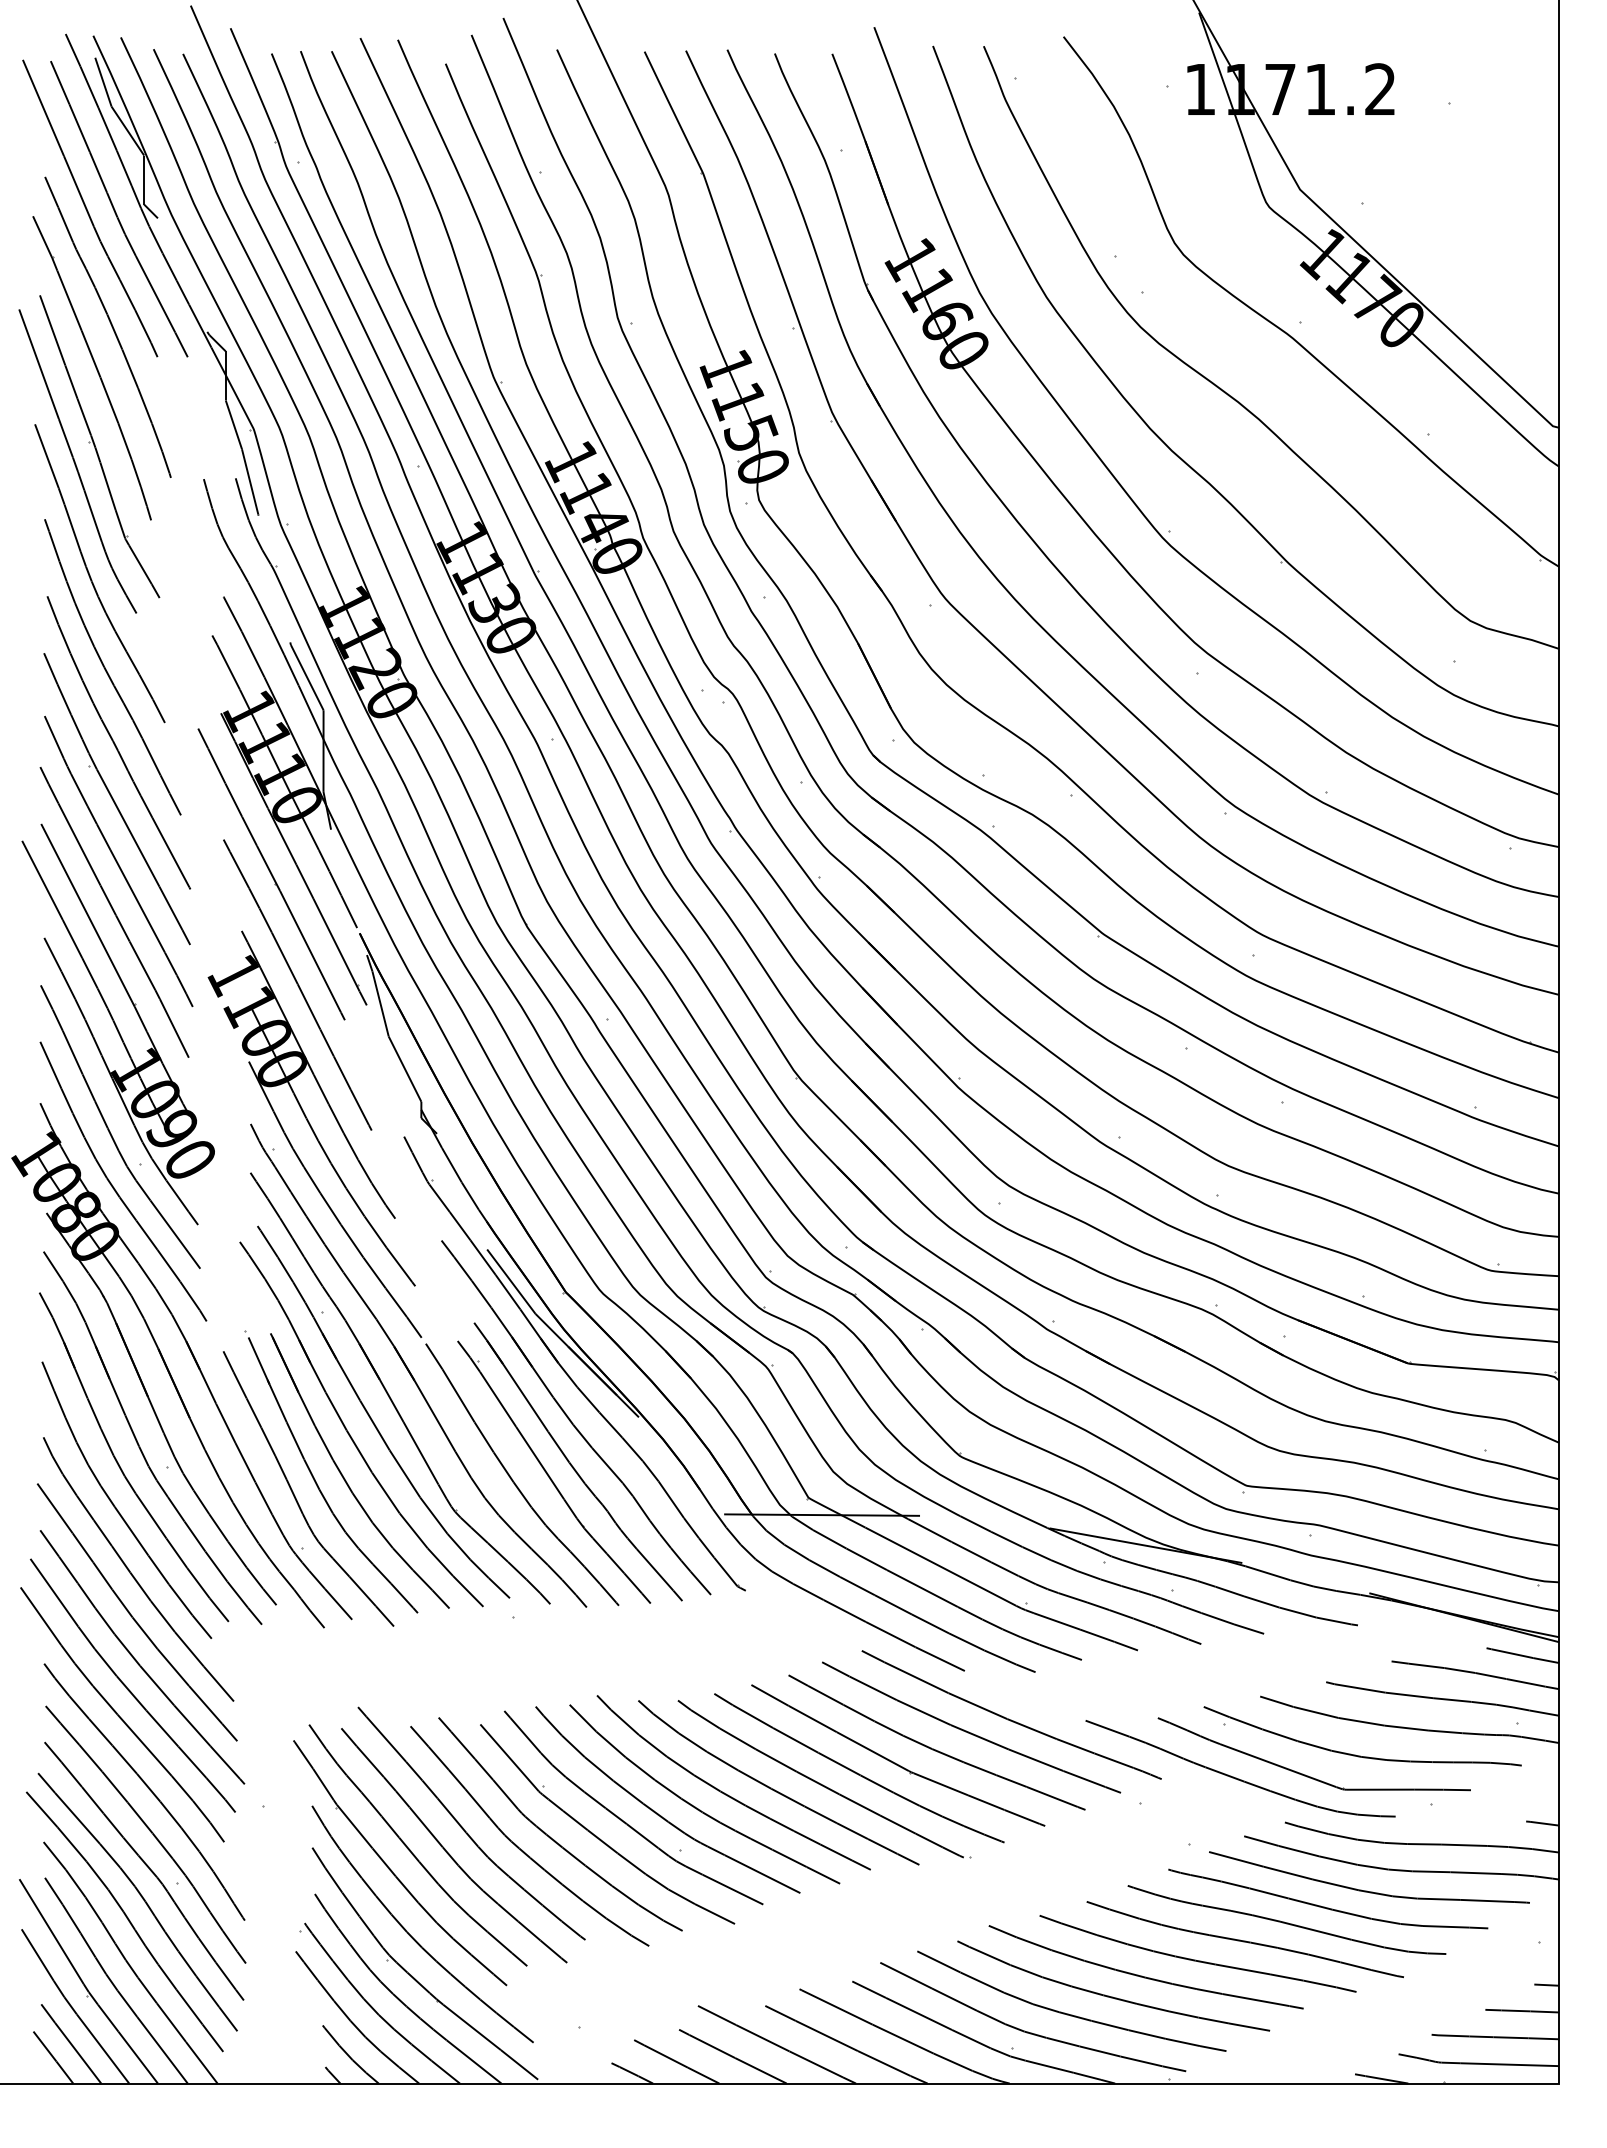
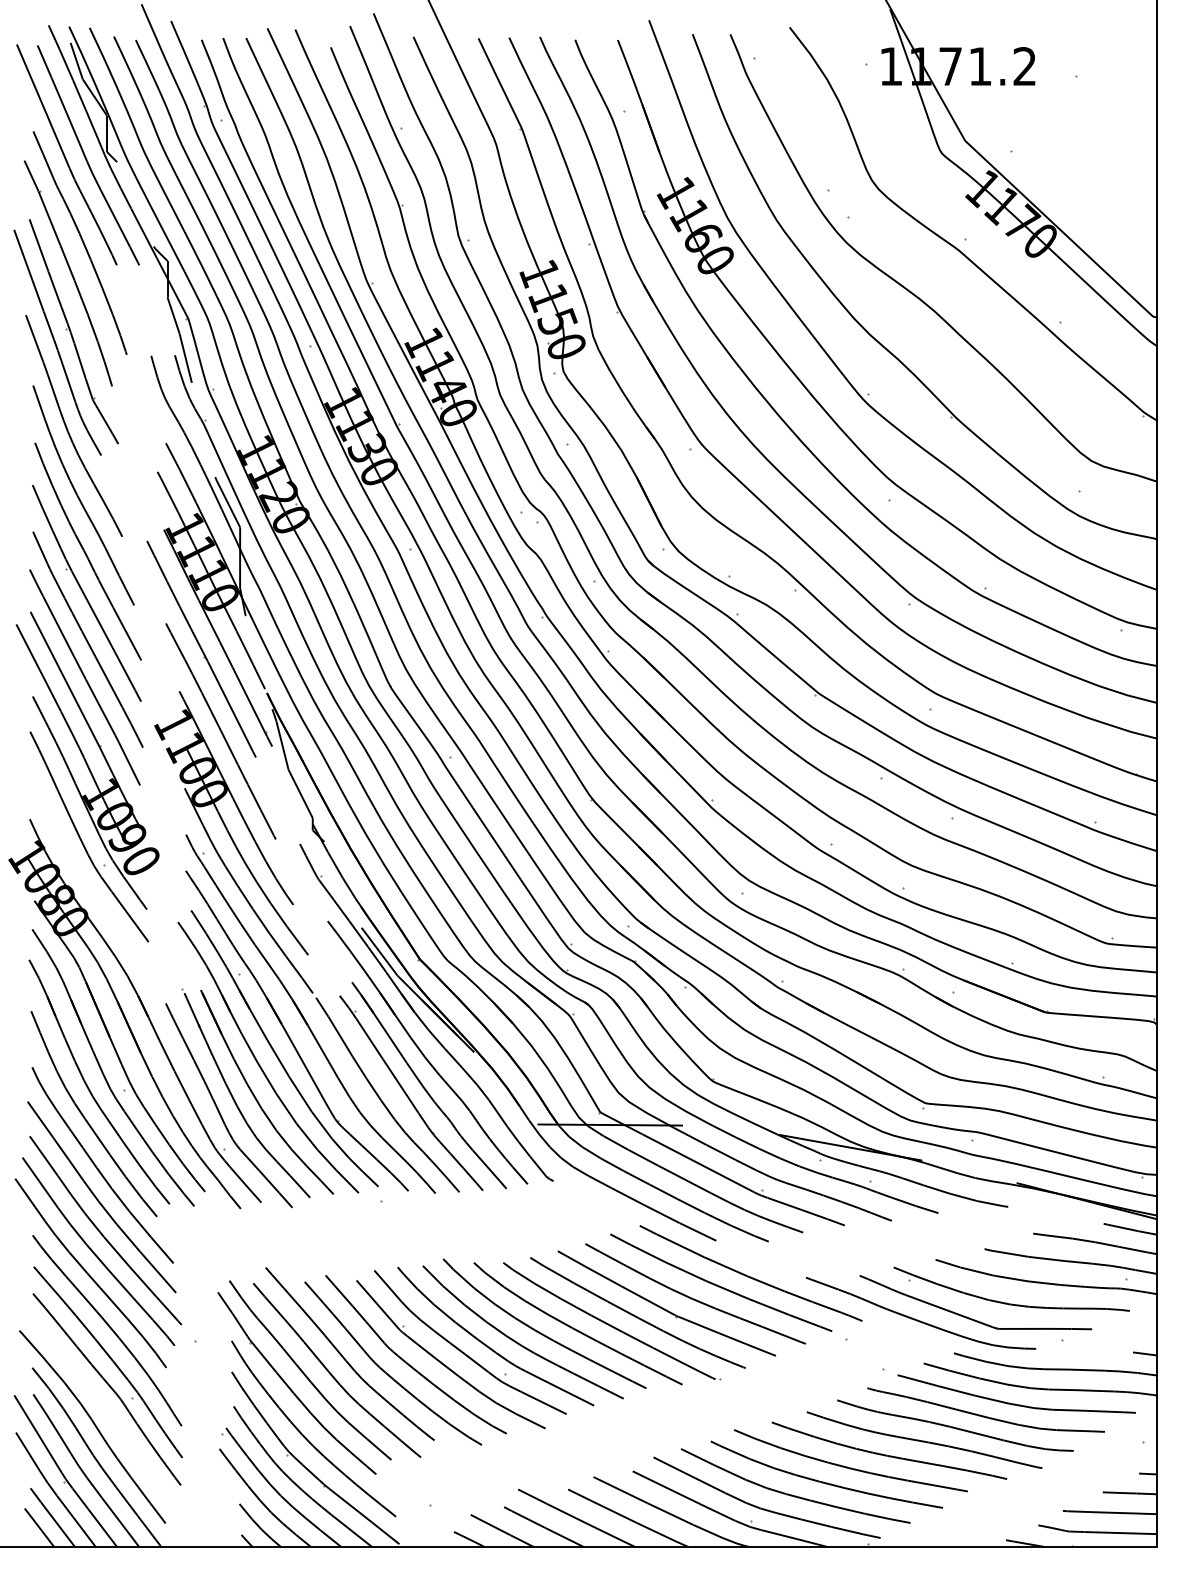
curve: (114, 1187) -> (84, 881), removed
curve: (142, 1899) -> (105, 1410), removed

